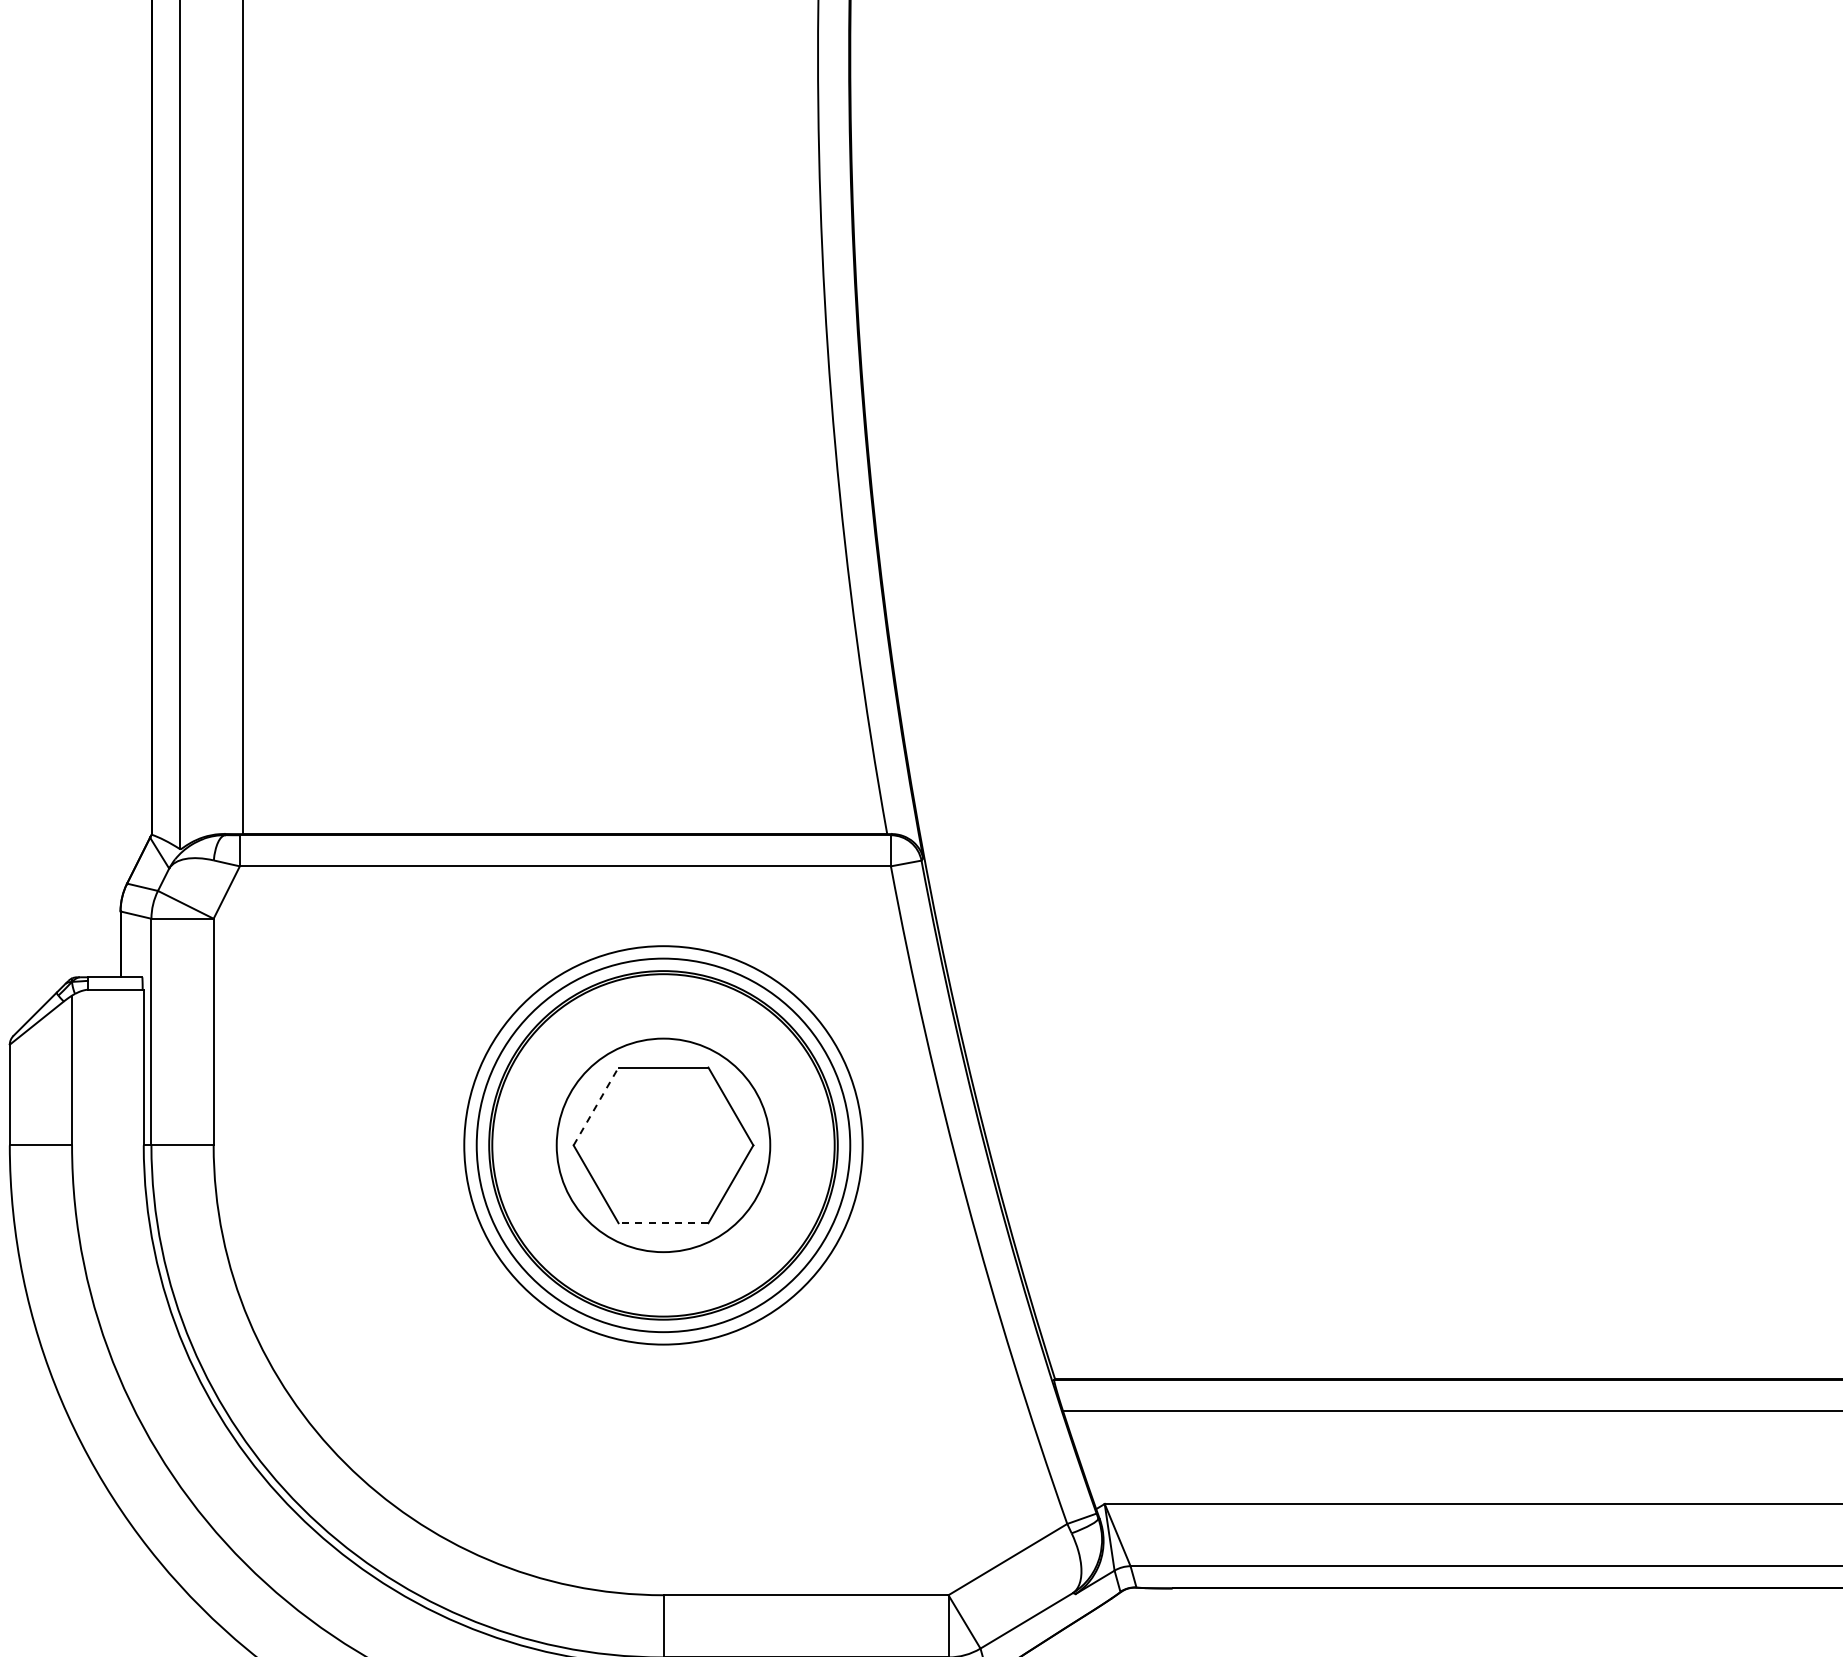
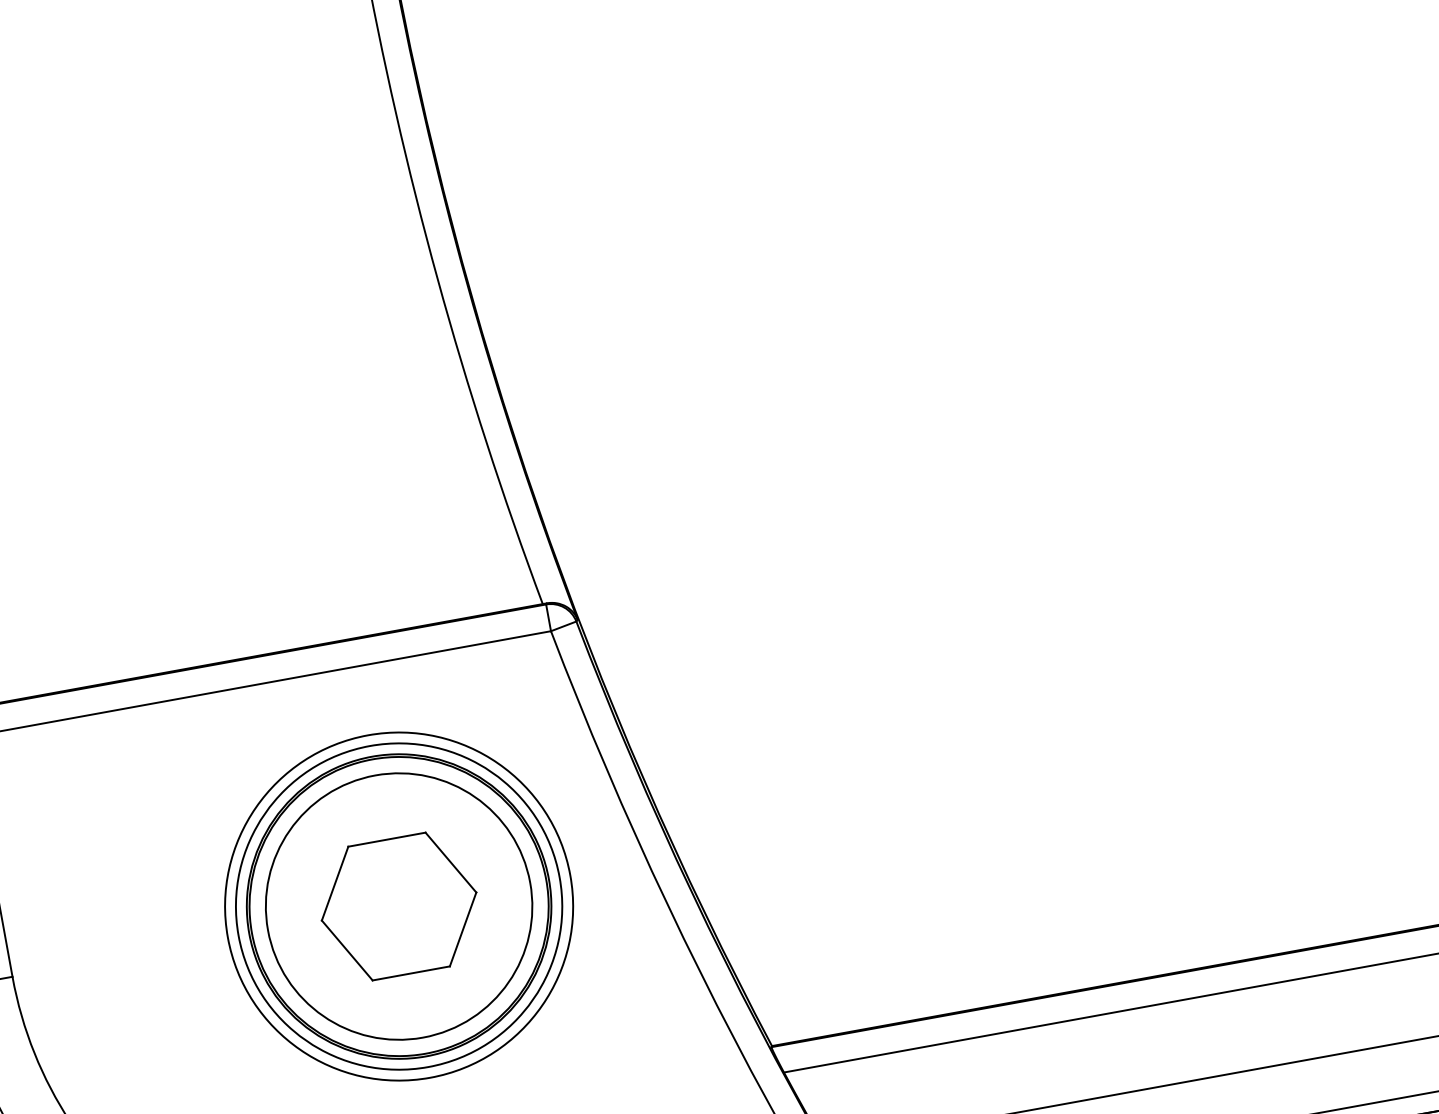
line: (596, 1106) -> (335, 883), dashed -> solid
circle: (663, 1144) -> (398, 905), size x1.43
line: (663, 1223) -> (411, 973), dashed -> solid

